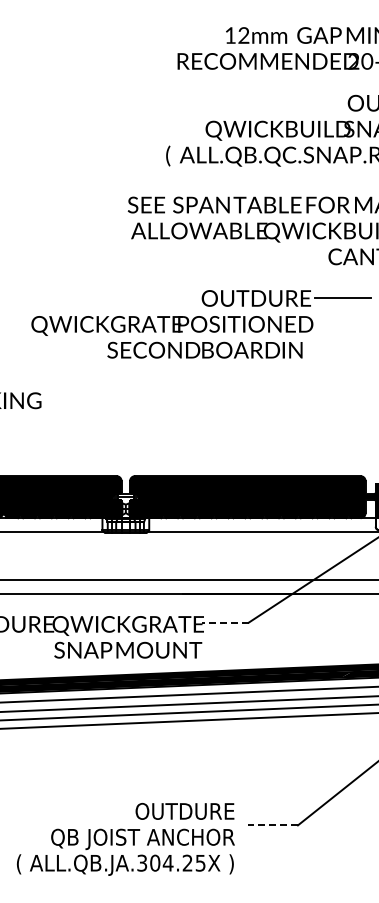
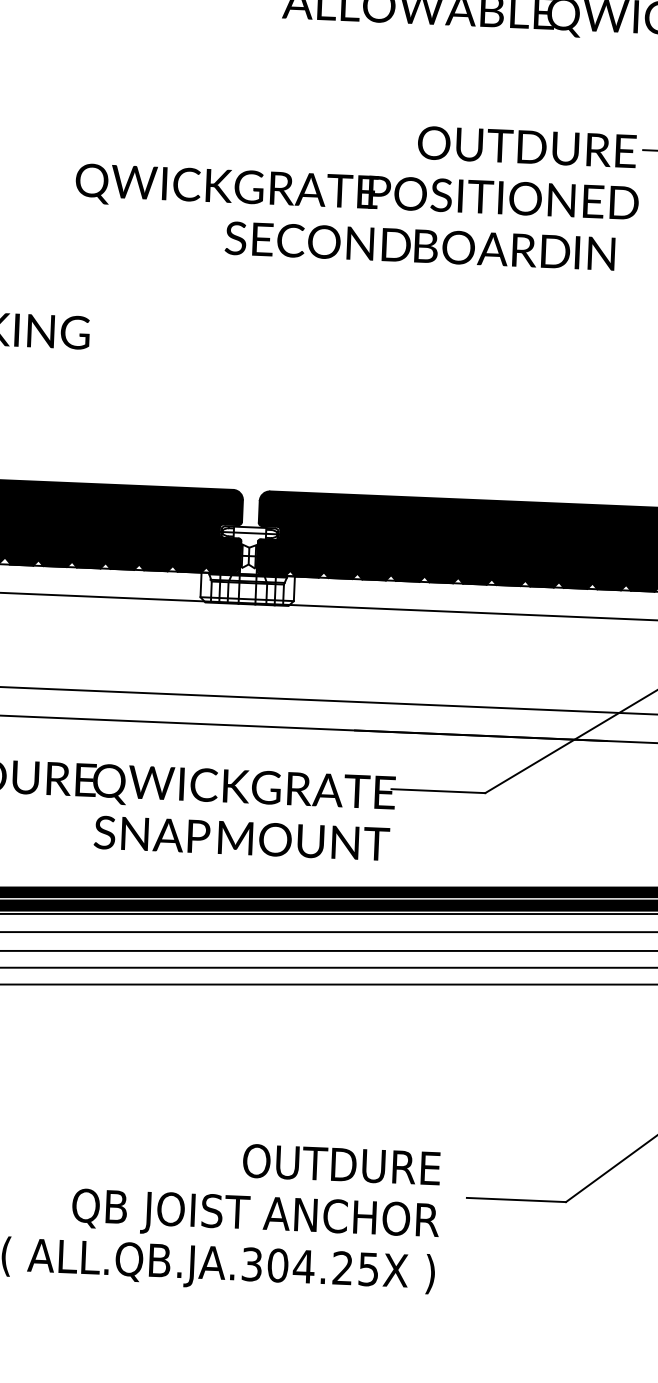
line: (225, 622) -> (438, 791), dashed -> solid
line: (273, 825) -> (517, 1200), dashed -> solid

